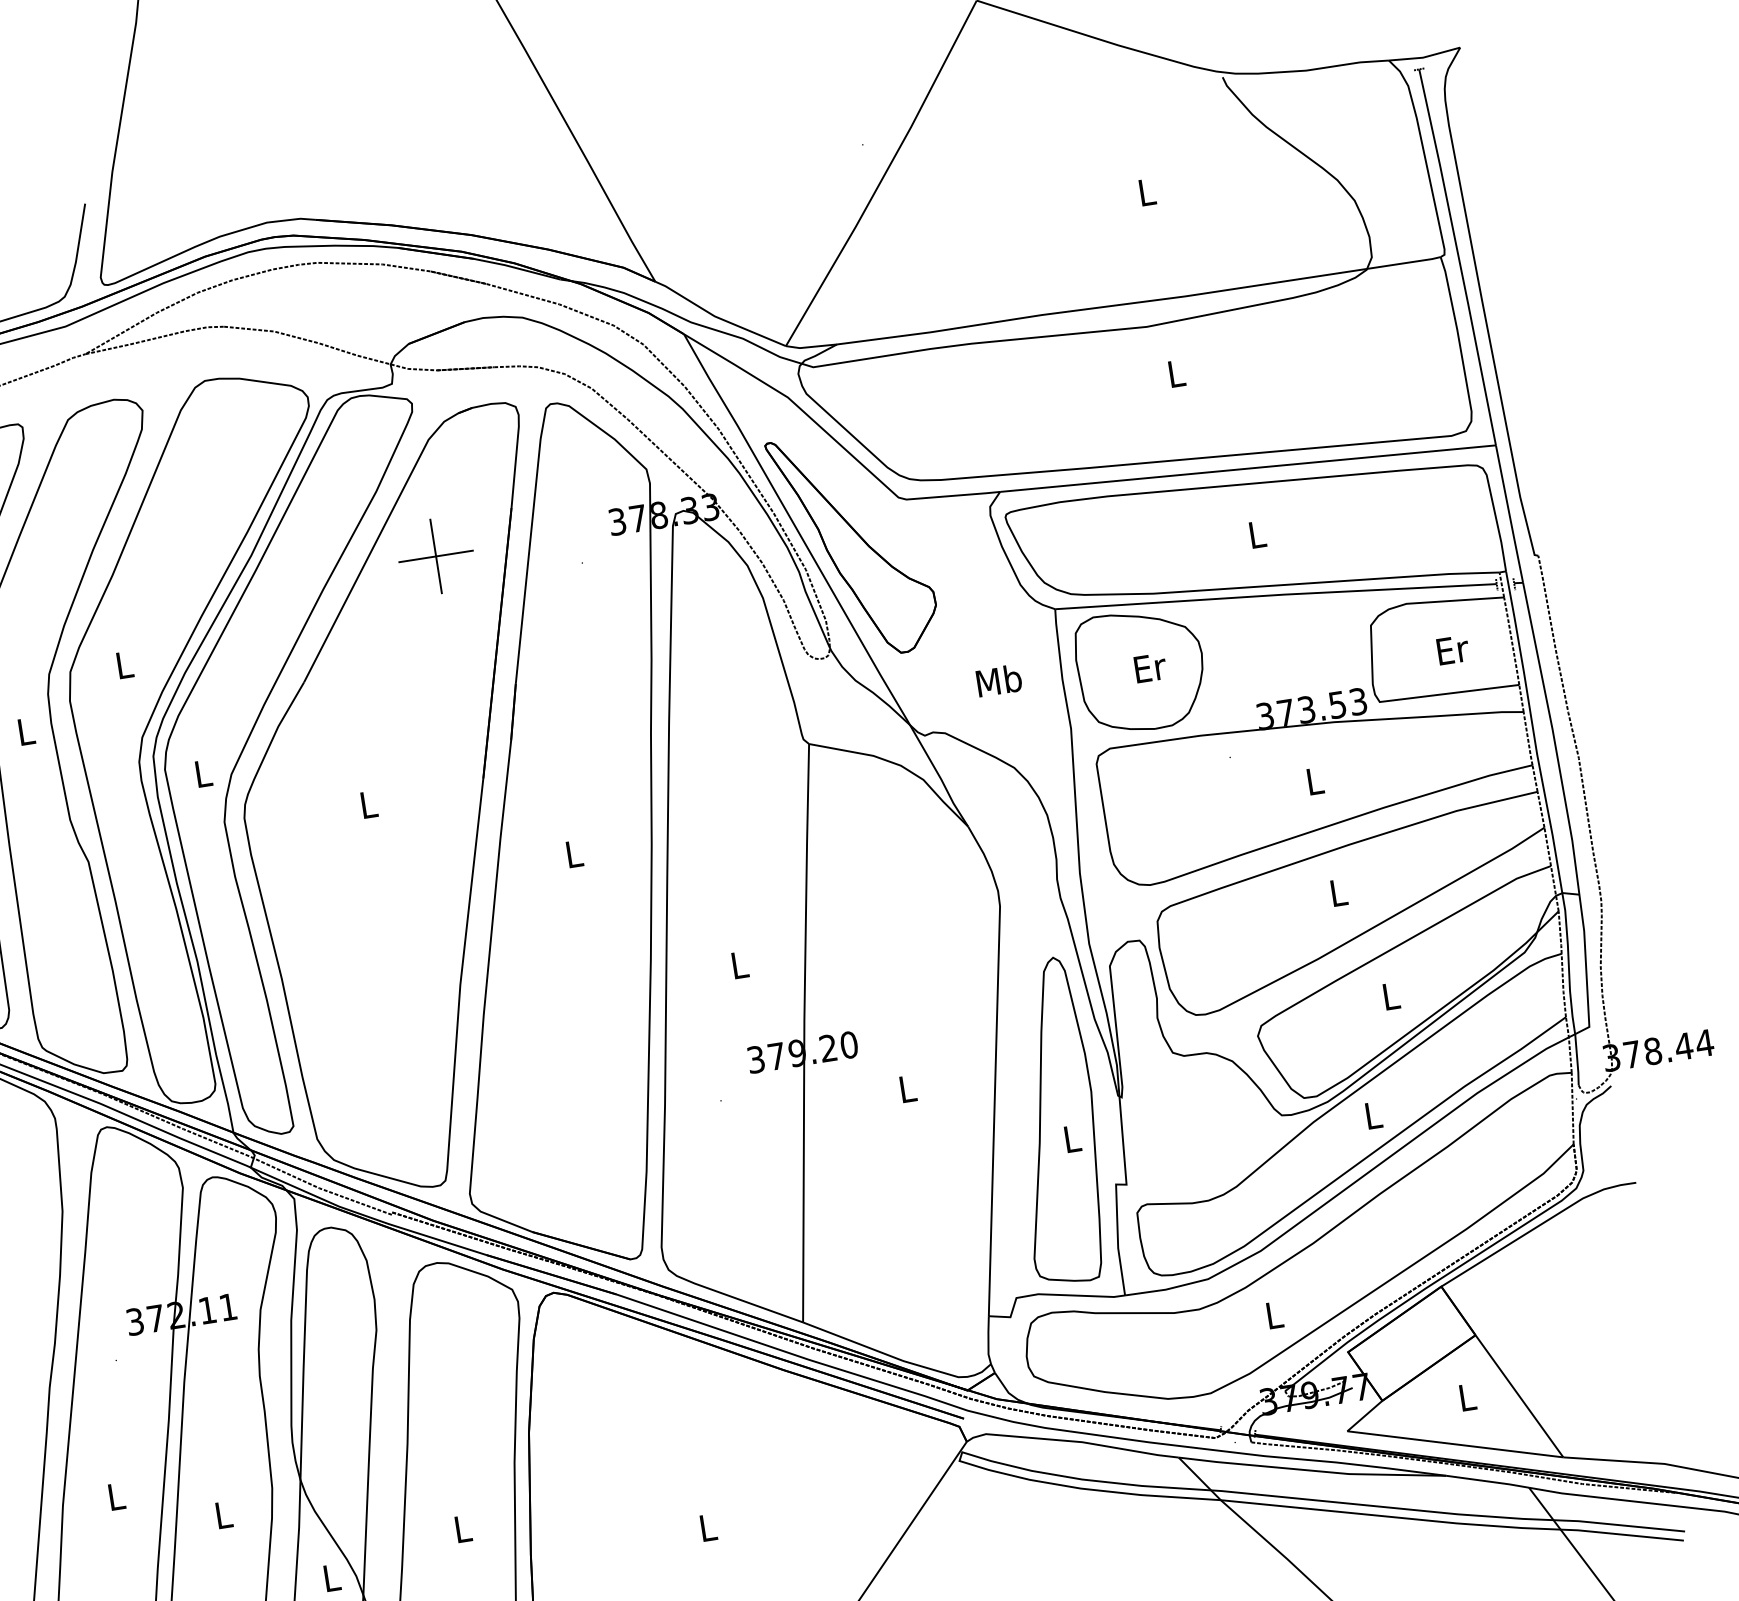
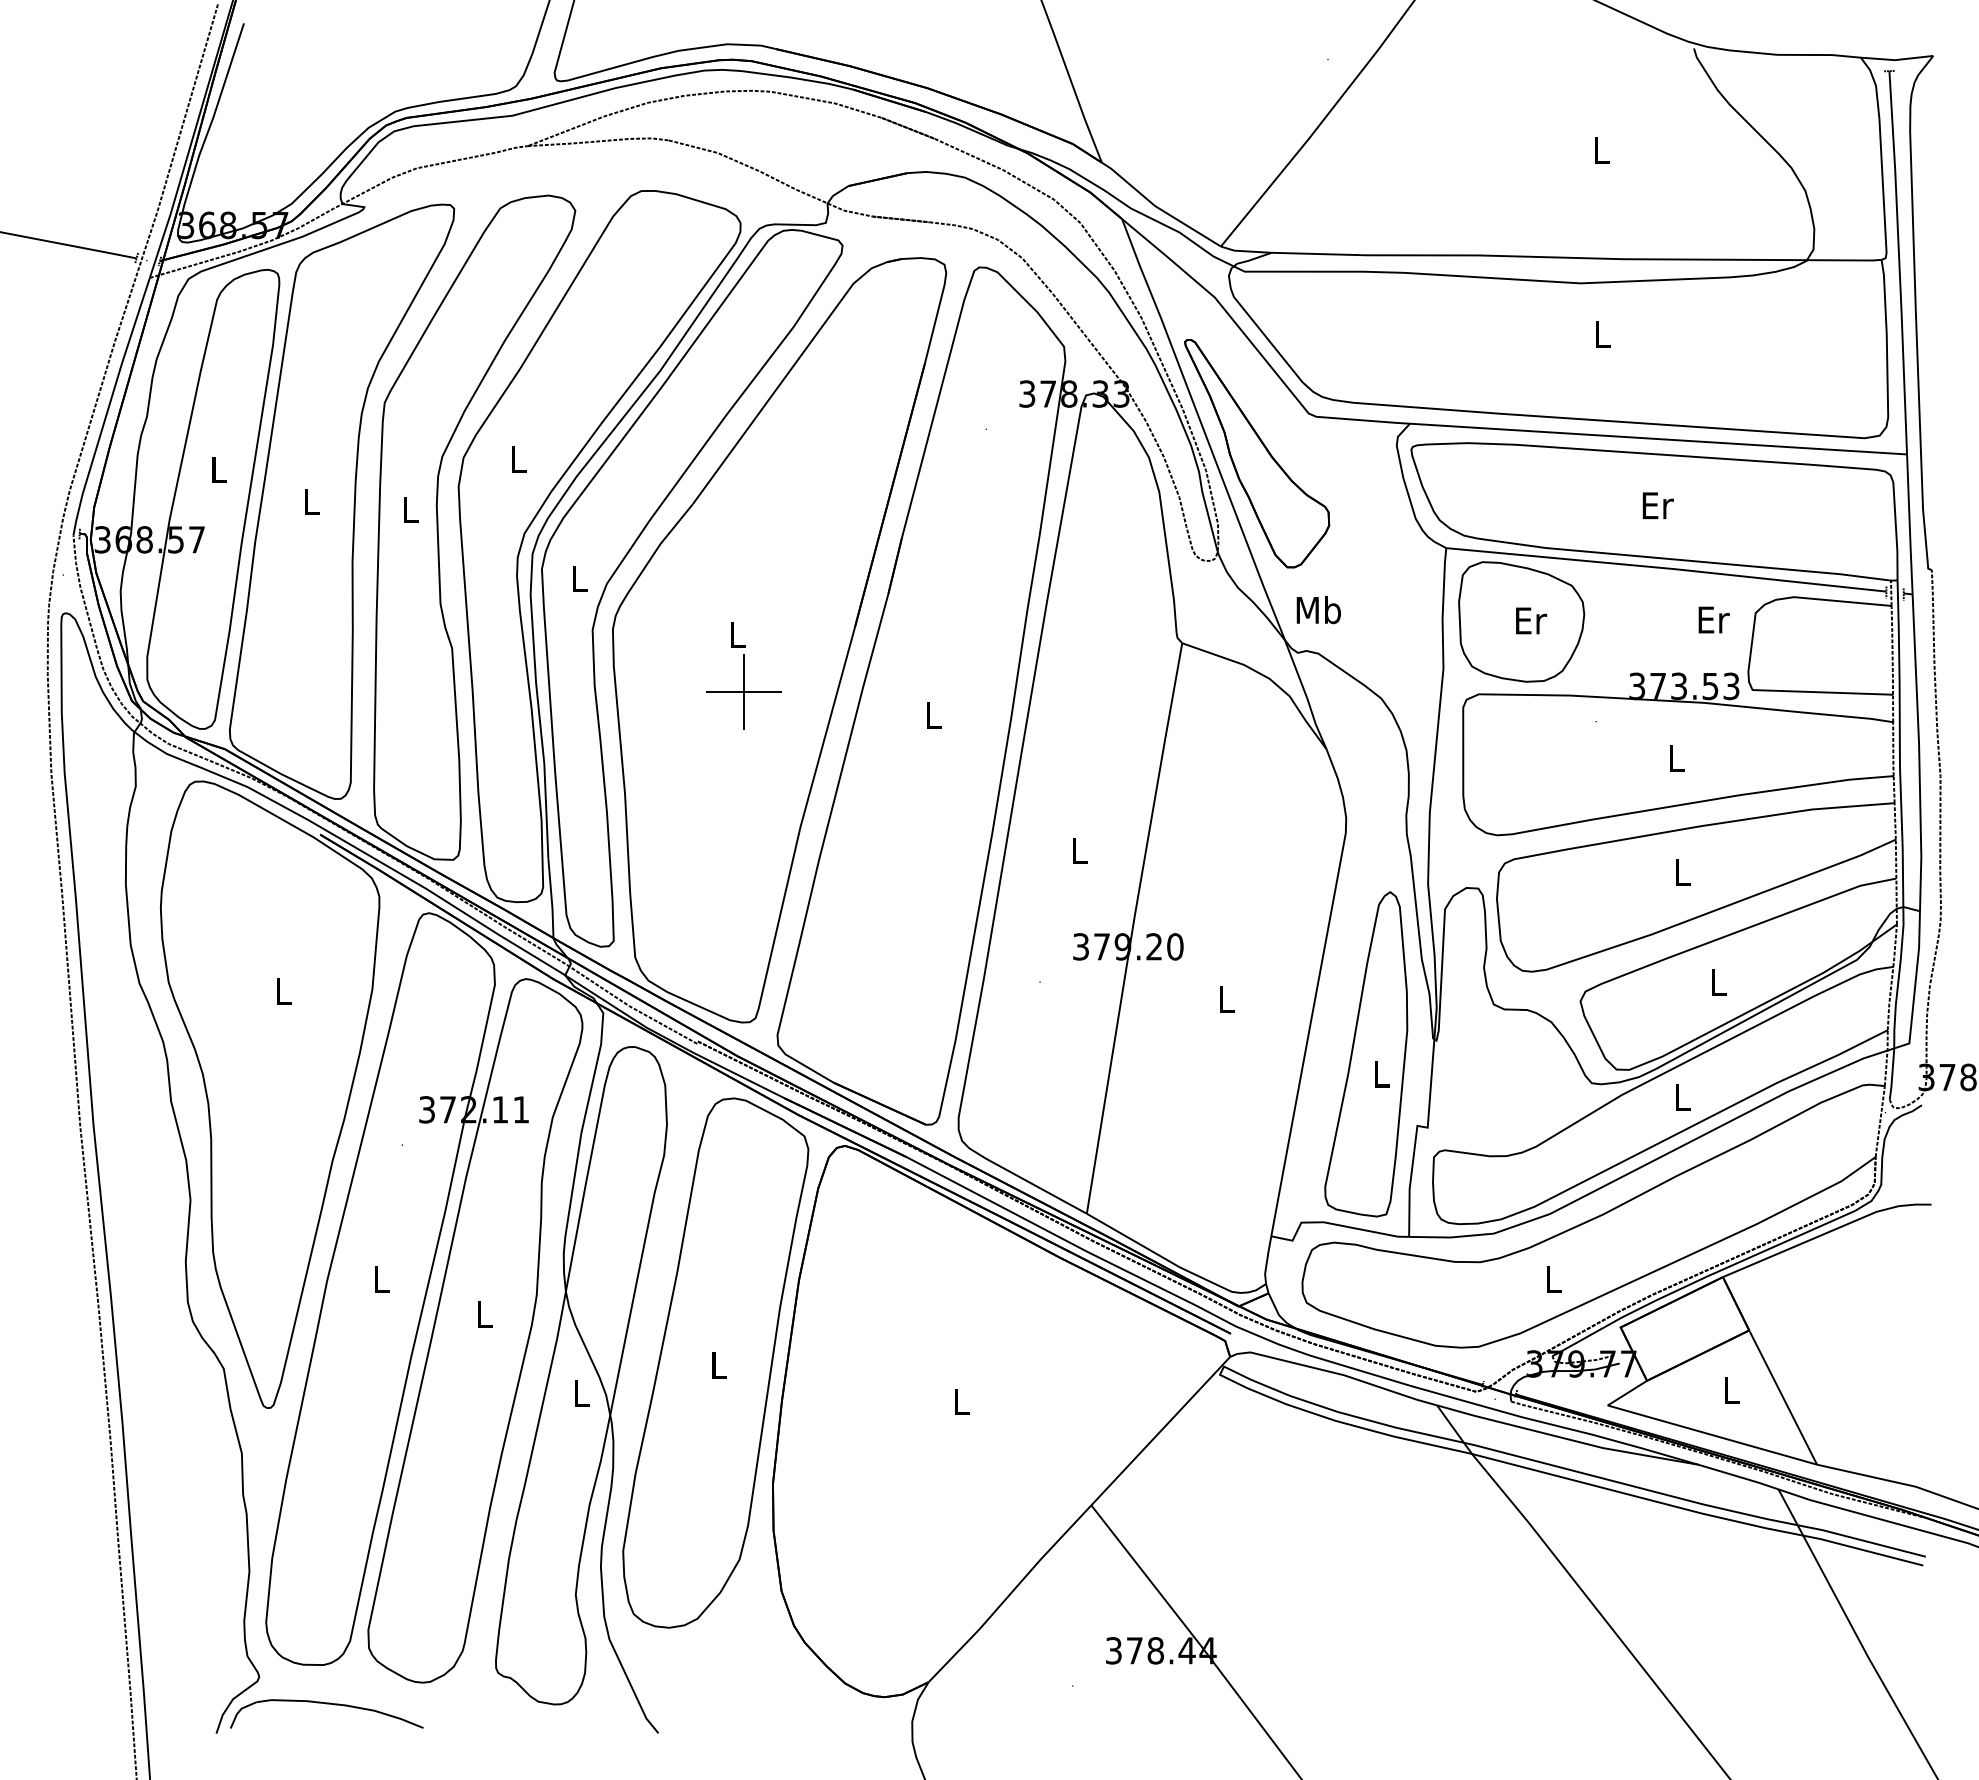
text: (1257, 534) -> (1657, 505), L -> Er
part: (435, 555) -> (743, 691), moved
text: (1452, 649) -> (1713, 619), moved
text: (998, 681) -> (1318, 610), moved

